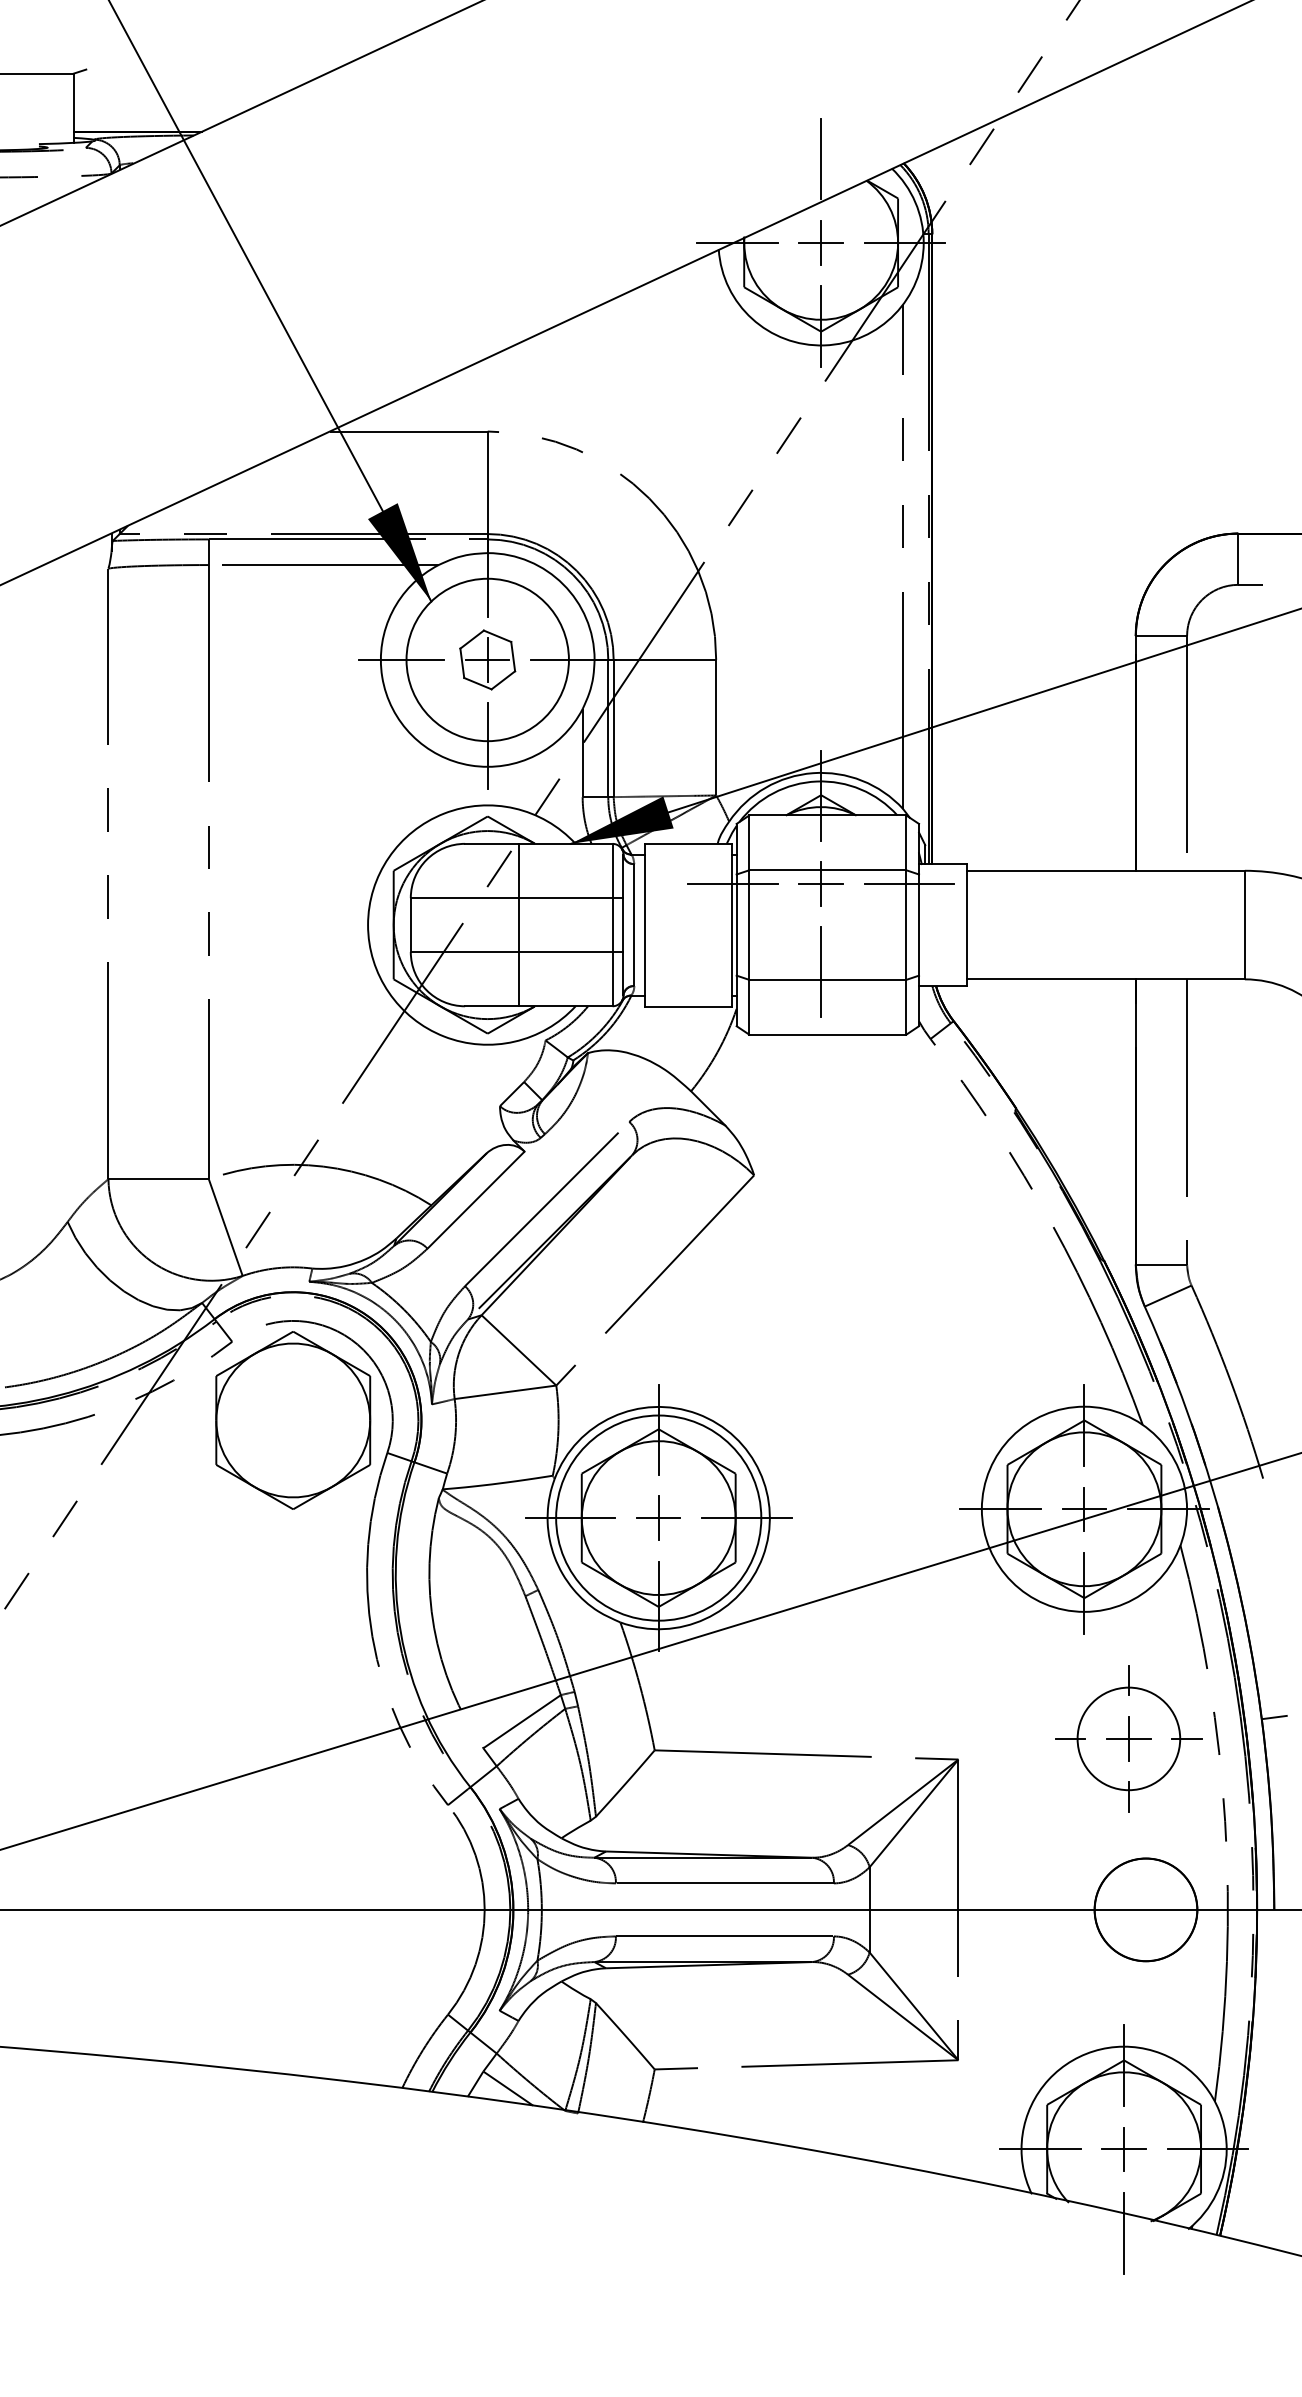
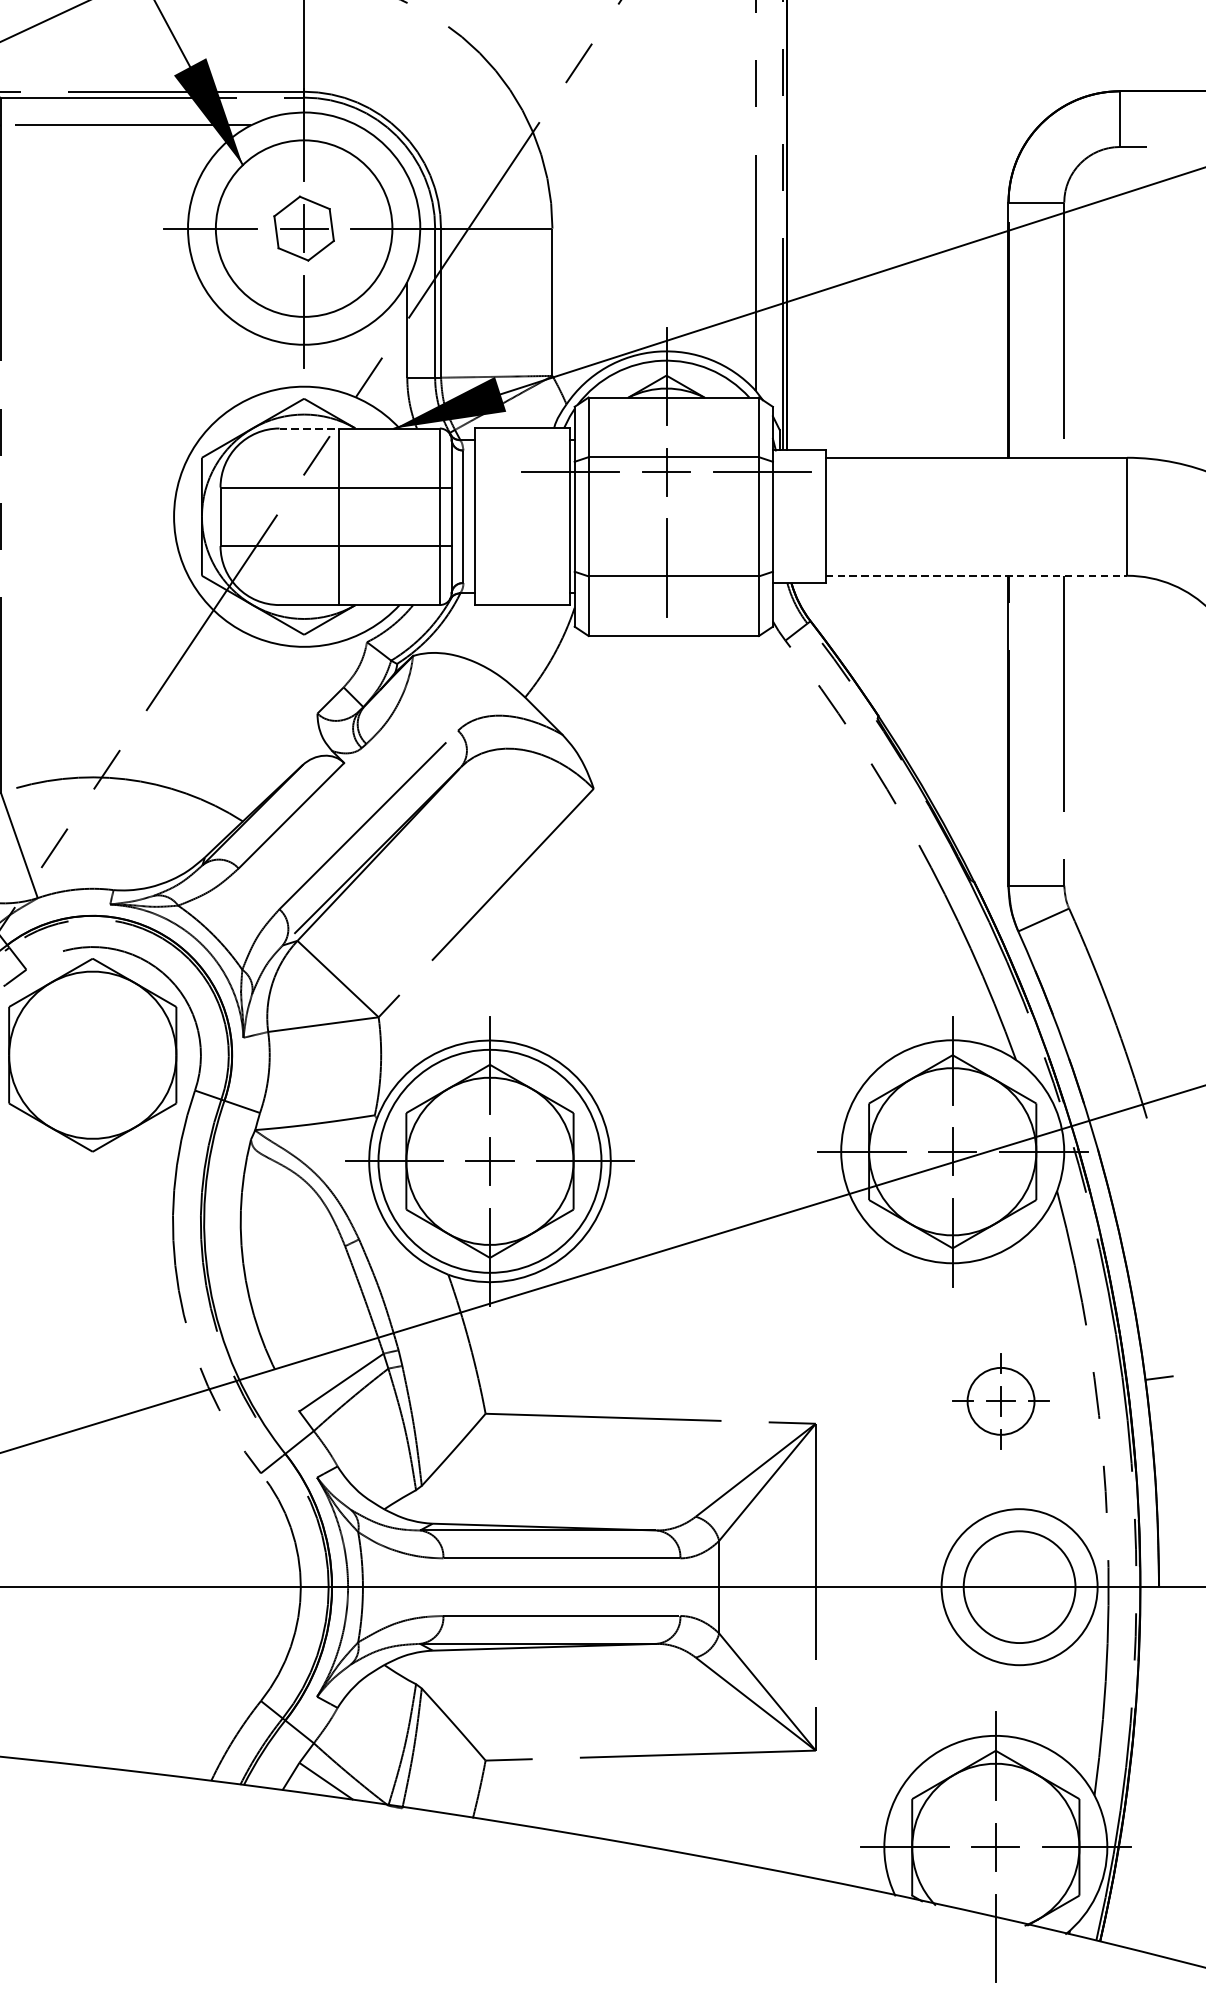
line: (492, 843) -> (309, 428), solid -> dashed
line: (1106, 979) -> (976, 575), solid -> dashed
part: (1128, 1738) -> (1000, 1400), size x0.6
circle: (1145, 1909) -> (1019, 1586), size x1.4

